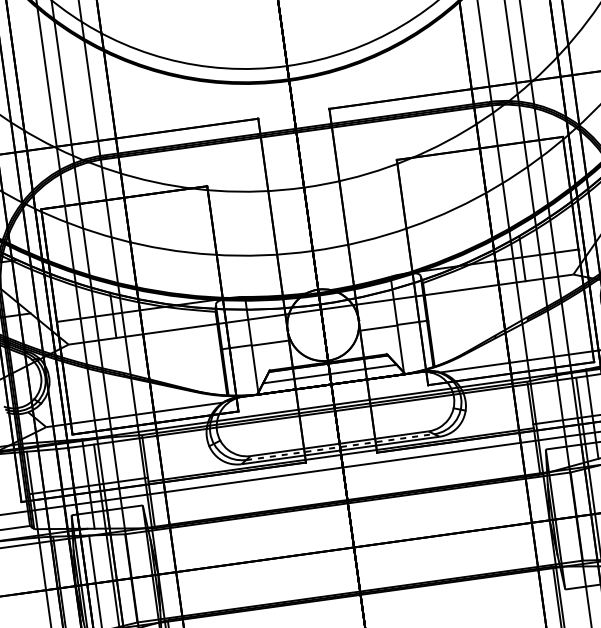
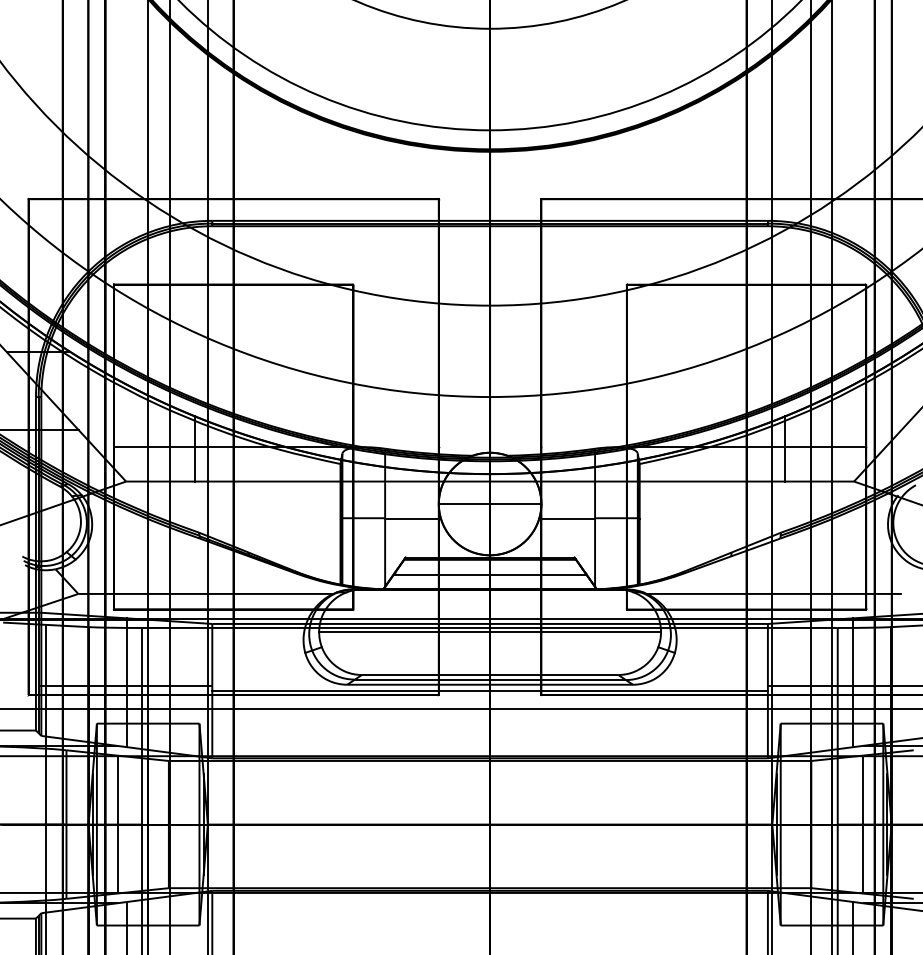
line: (322, 325) -> (489, 504), added
line: (335, 414) -> (490, 632), added
line: (340, 446) -> (490, 679), dashed -> solid

